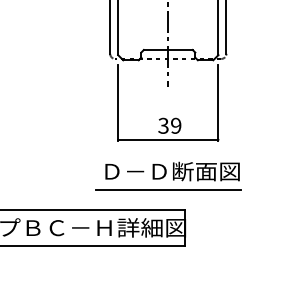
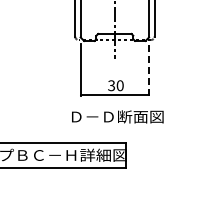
line: (219, 103) -> (149, 70), solid -> dashed
text: (175, 125) -> (119, 85), 39 -> 30
line: (167, 190) -> (114, 129), removed

